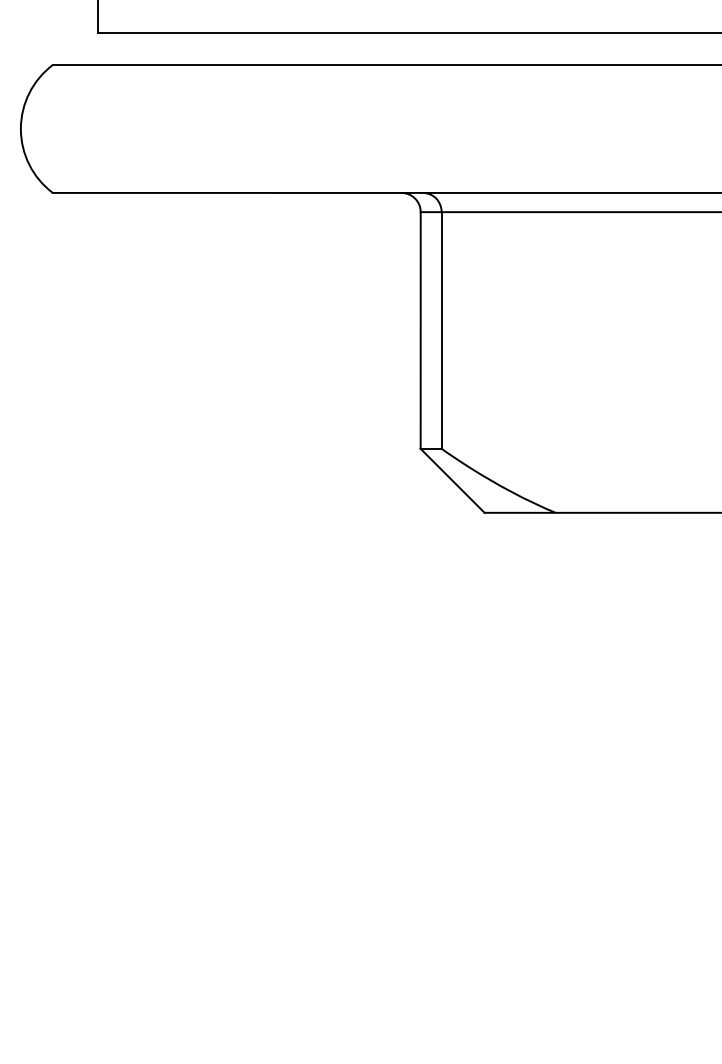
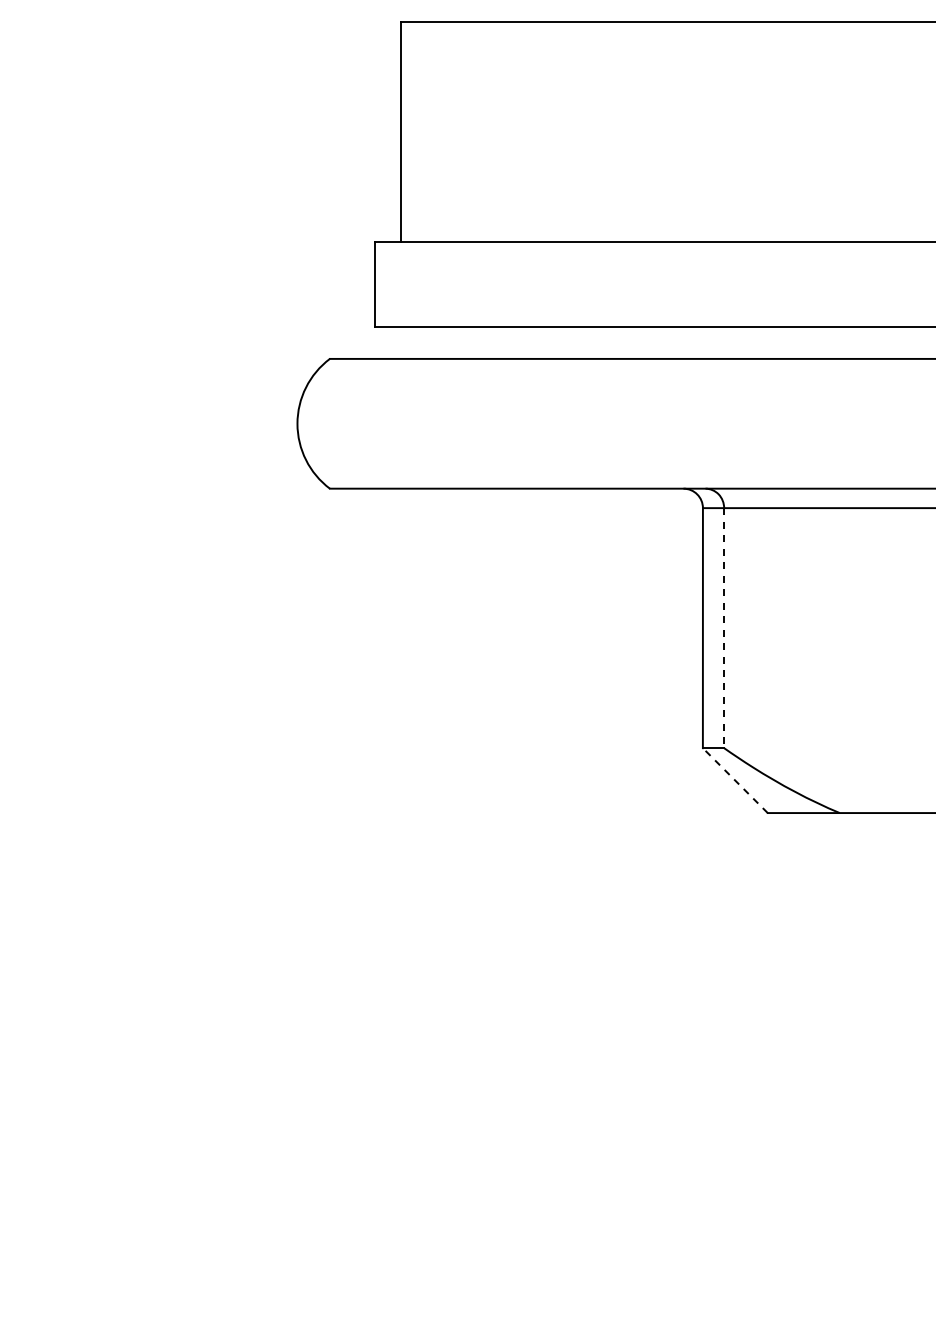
line: (441, 330) -> (724, 628), solid -> dashed
line: (452, 480) -> (735, 780), solid -> dashed

